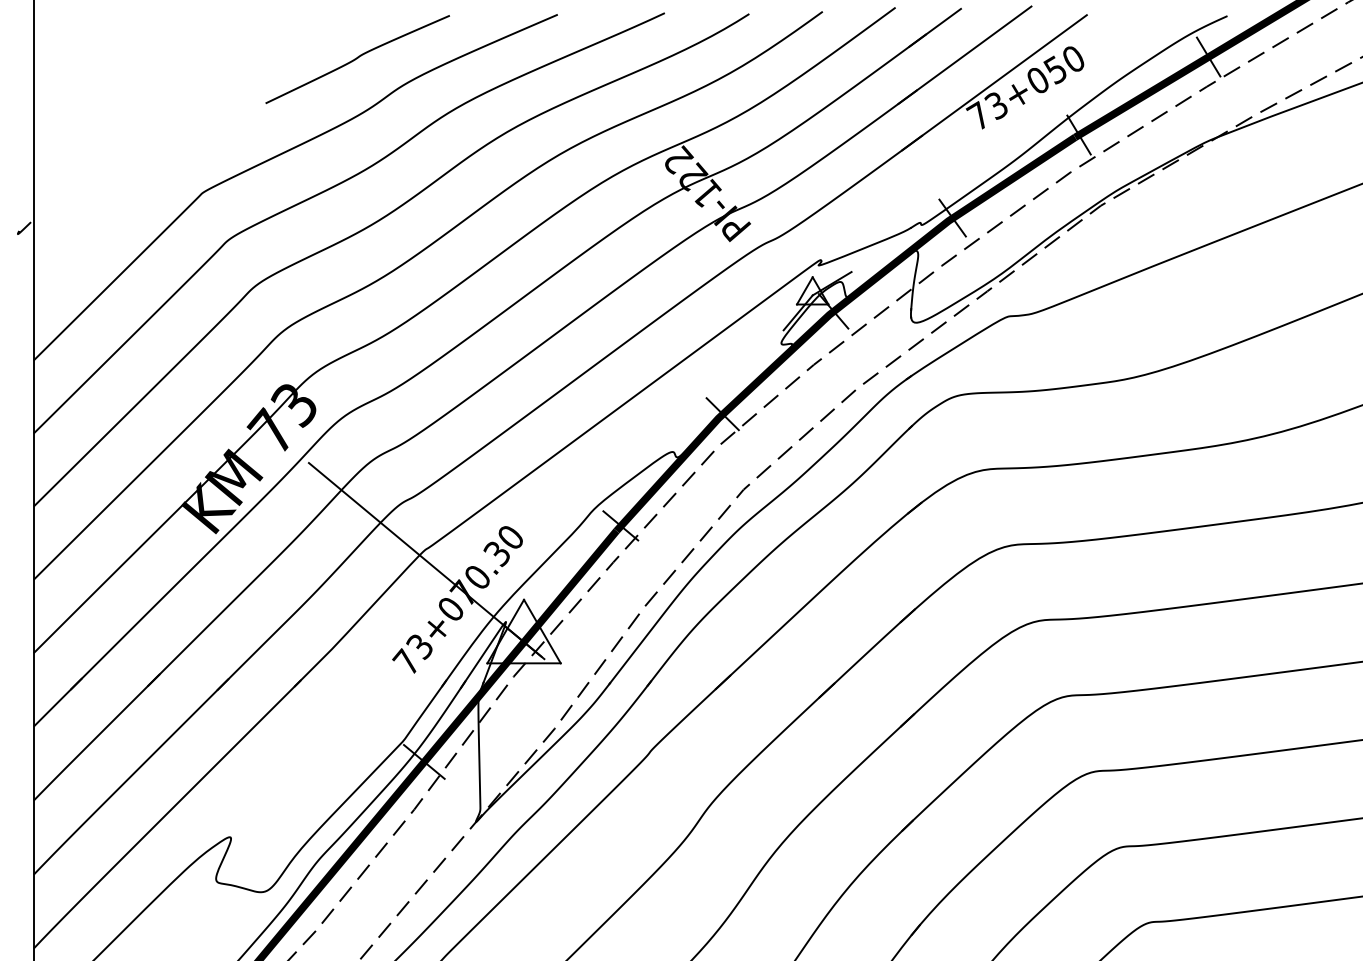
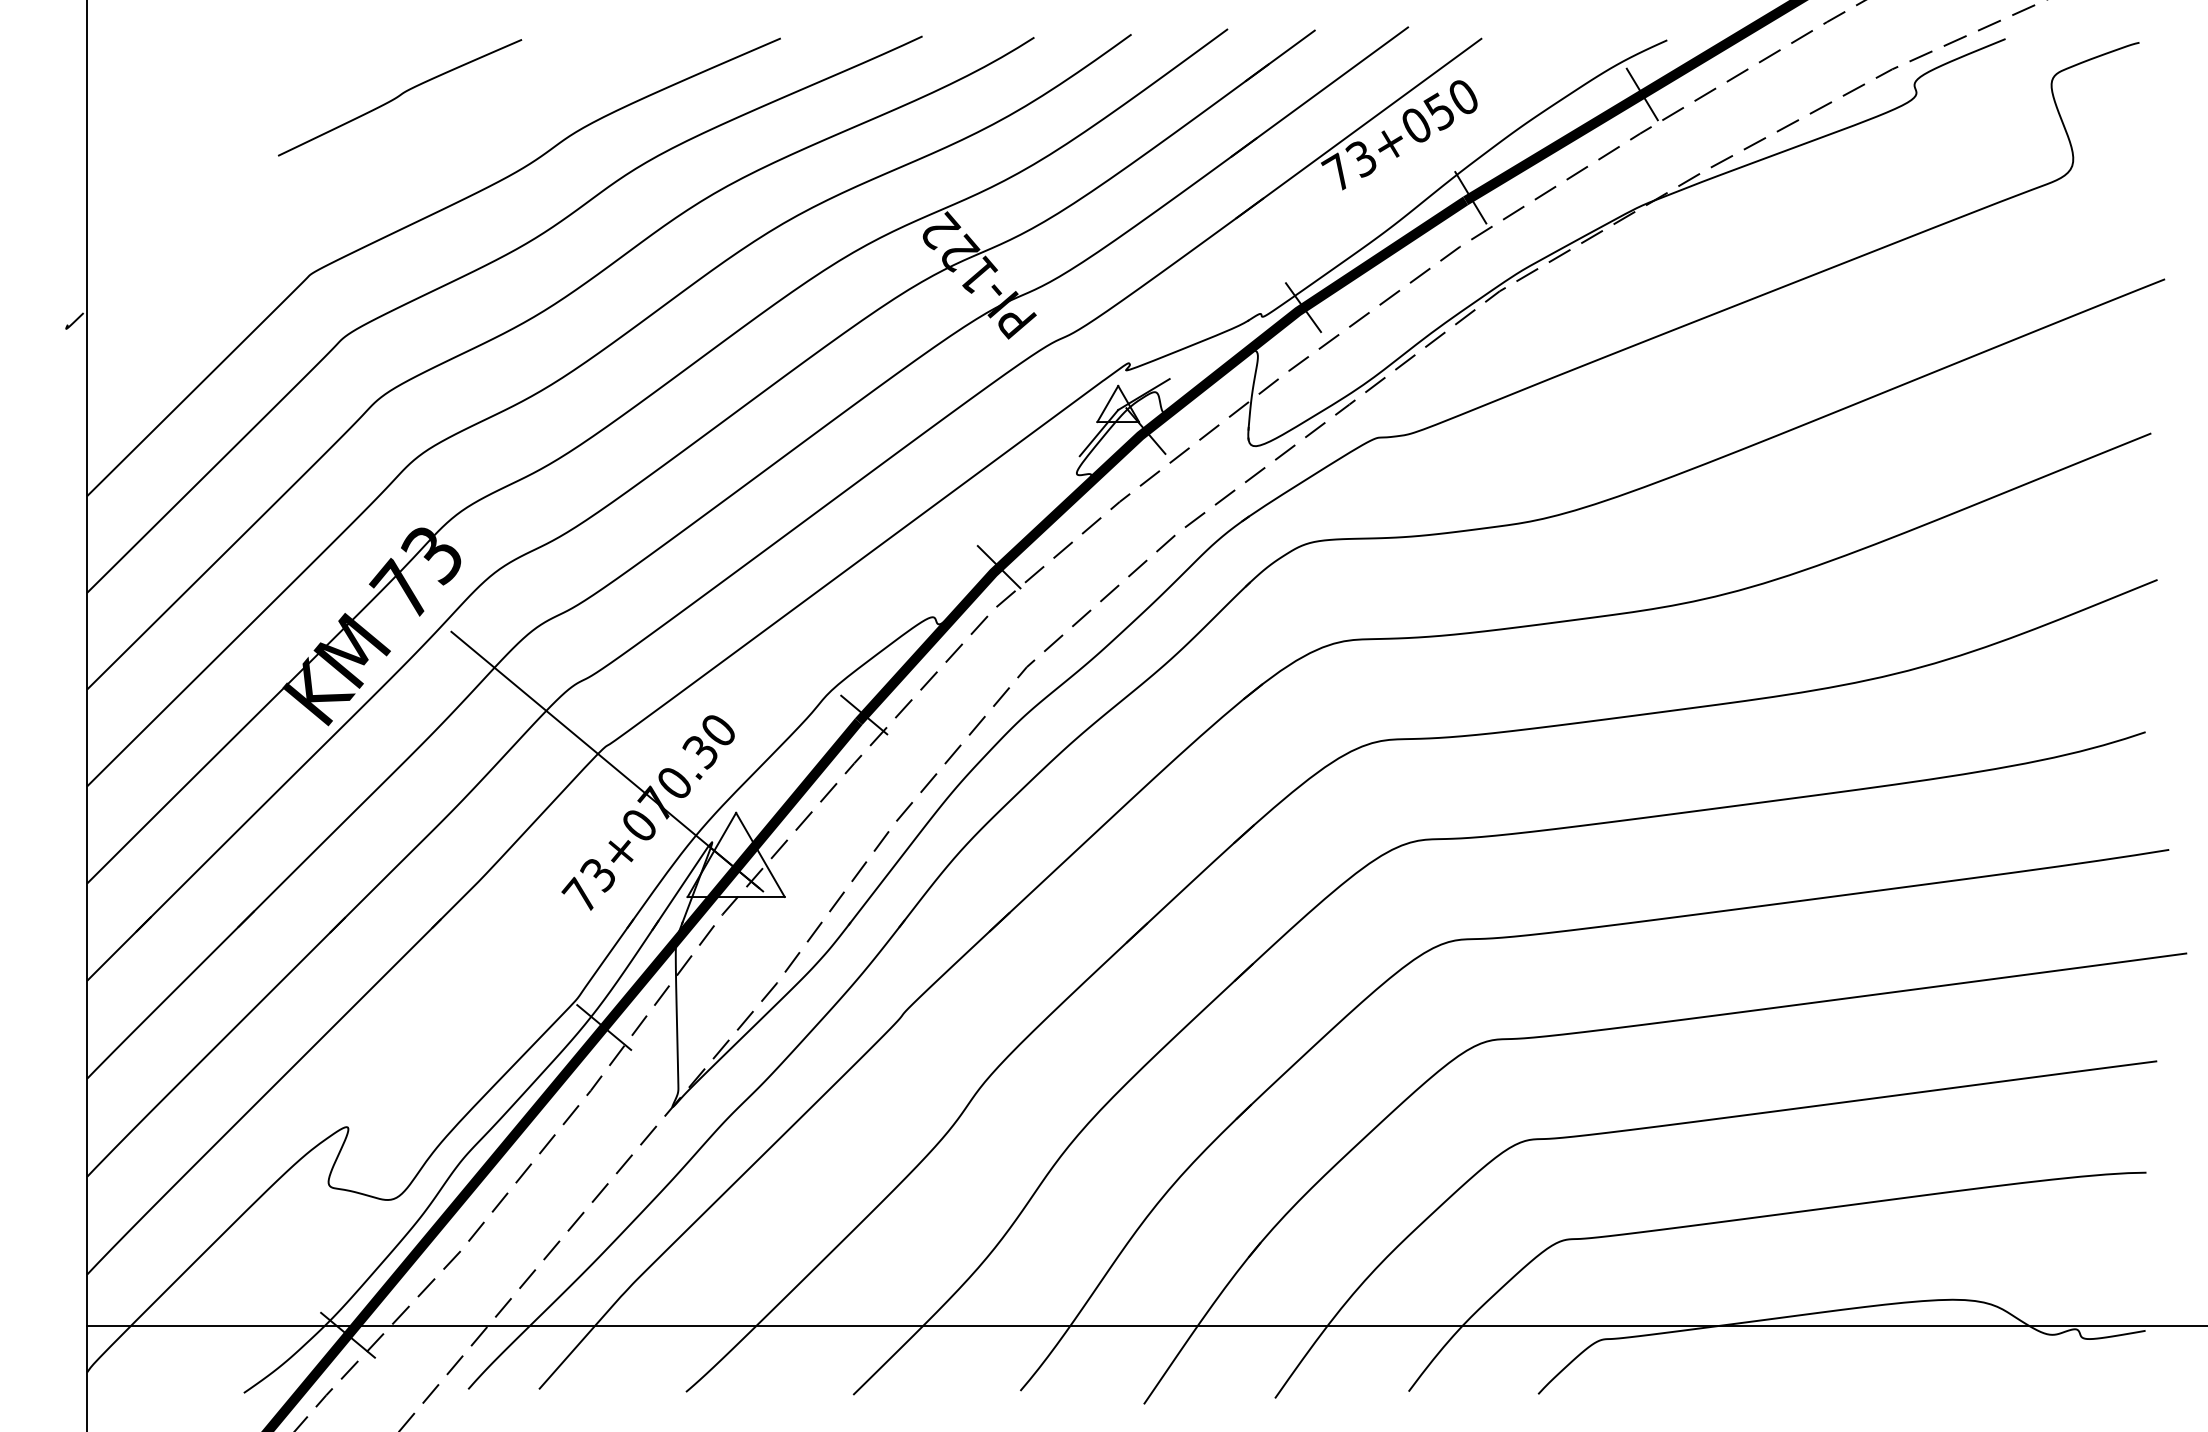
curve: (358, 58) -> (400, 96), moved

